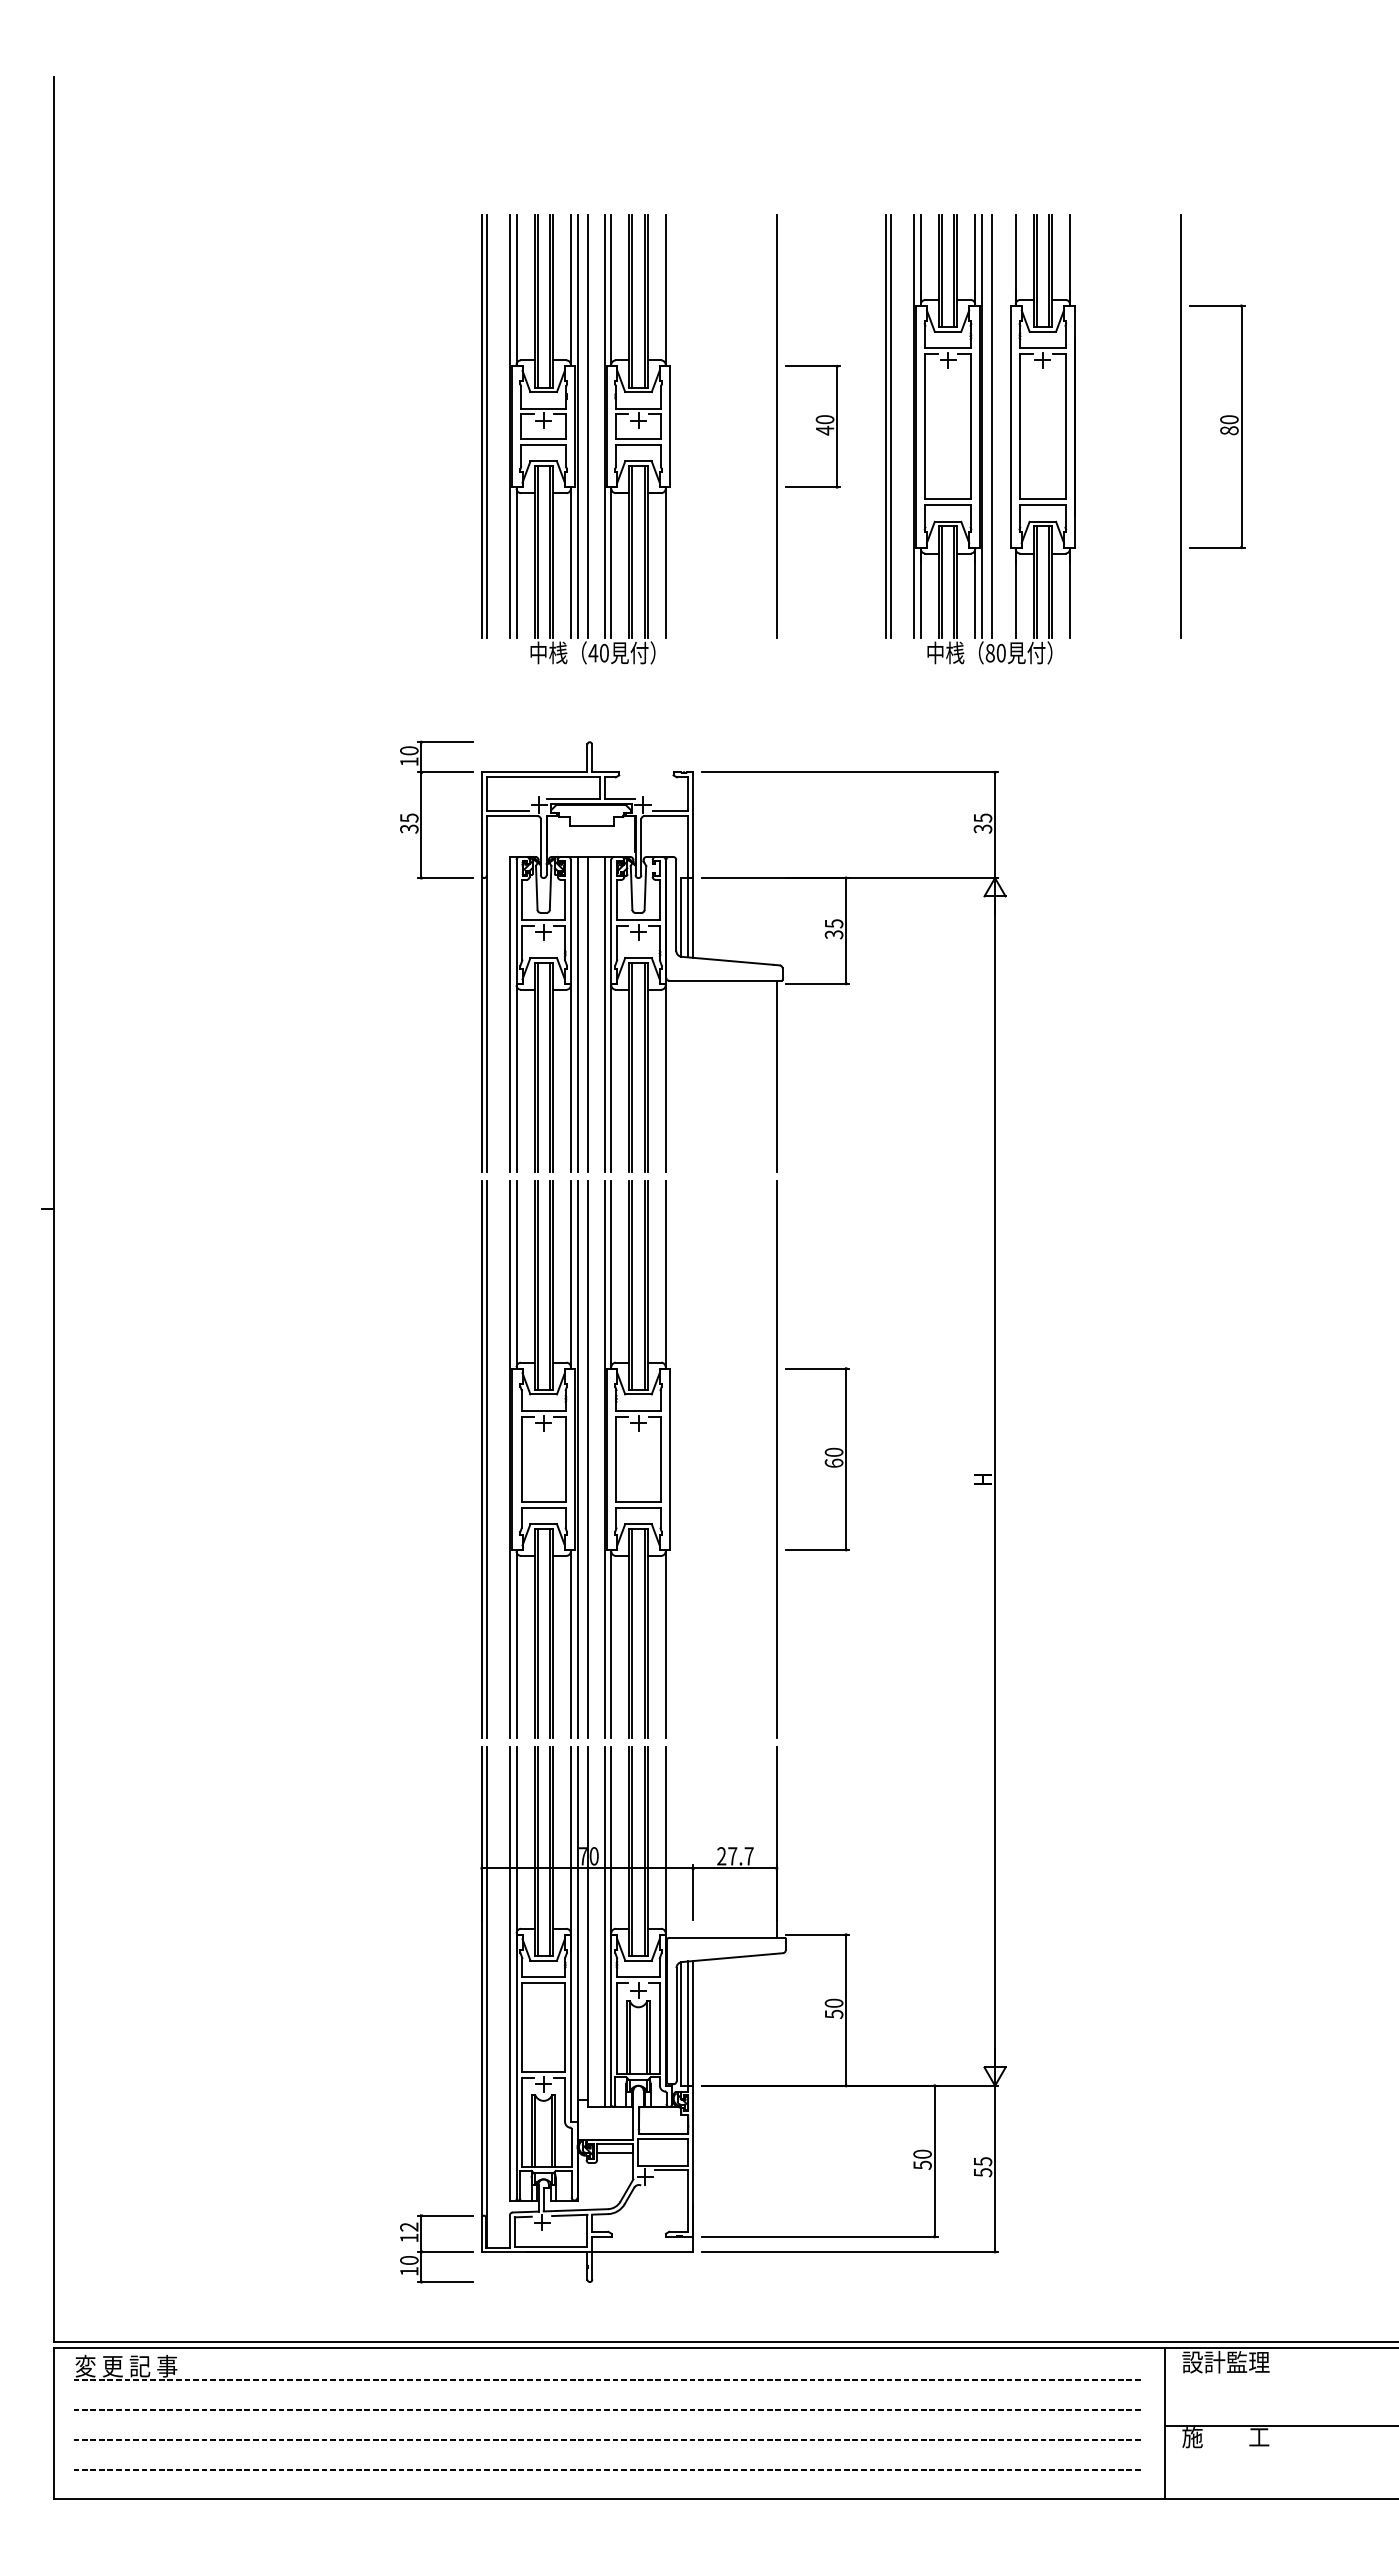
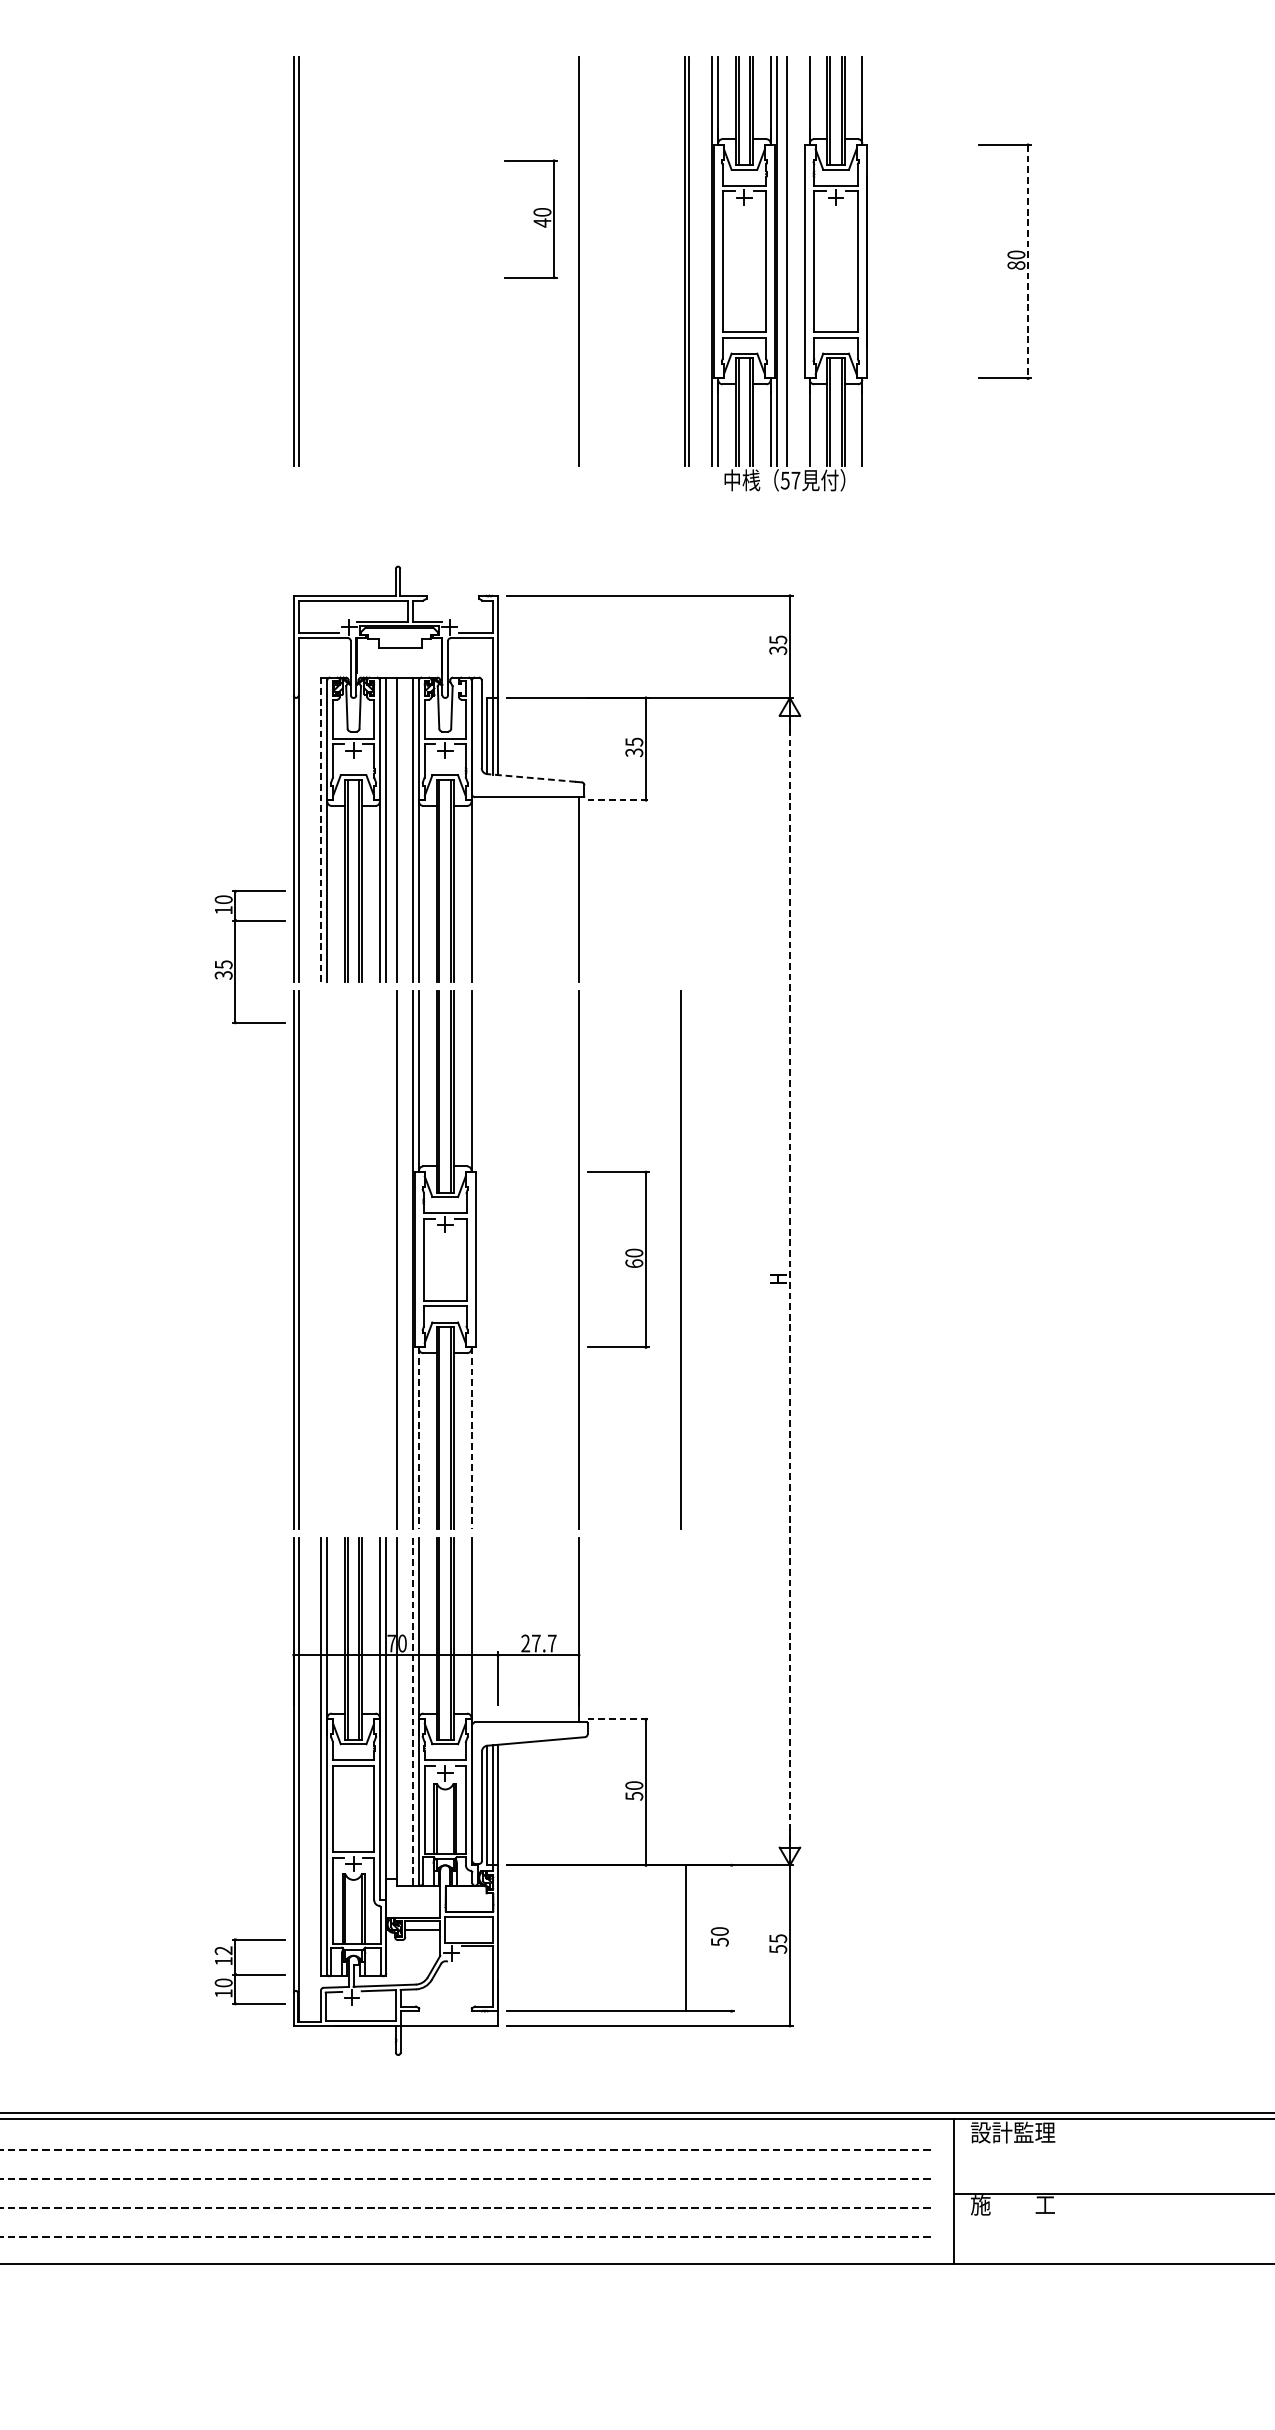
part: (812, 426) -> (530, 218), moved
line: (1181, 426) -> (970, 261), removed
line: (1241, 426) -> (1028, 261), solid -> dashed
part: (589, 439) -> (397, 274), removed
text: (995, 652) -> (790, 479), 80 -> 57
part: (421, 809) -> (235, 956), moved
line: (727, 960) -> (531, 777), solid -> dashed
line: (817, 983) -> (618, 799), solid -> dashed
line: (509, 1014) -> (320, 829), solid -> dashed
part: (543, 1459) -> (353, 1259), removed
line: (882, 1459) -> (681, 1259), added
line: (995, 1481) -> (790, 1281), solid -> dashed
line: (611, 1643) -> (419, 1437), solid -> dashed
line: (665, 1643) -> (471, 1437), solid -> dashed
line: (604, 1927) -> (412, 1712), solid -> dashed
line: (817, 1934) -> (618, 1719), solid -> dashed
line: (934, 2160) -> (685, 1937), moved
part: (436, 2248) -> (249, 1971), moved

